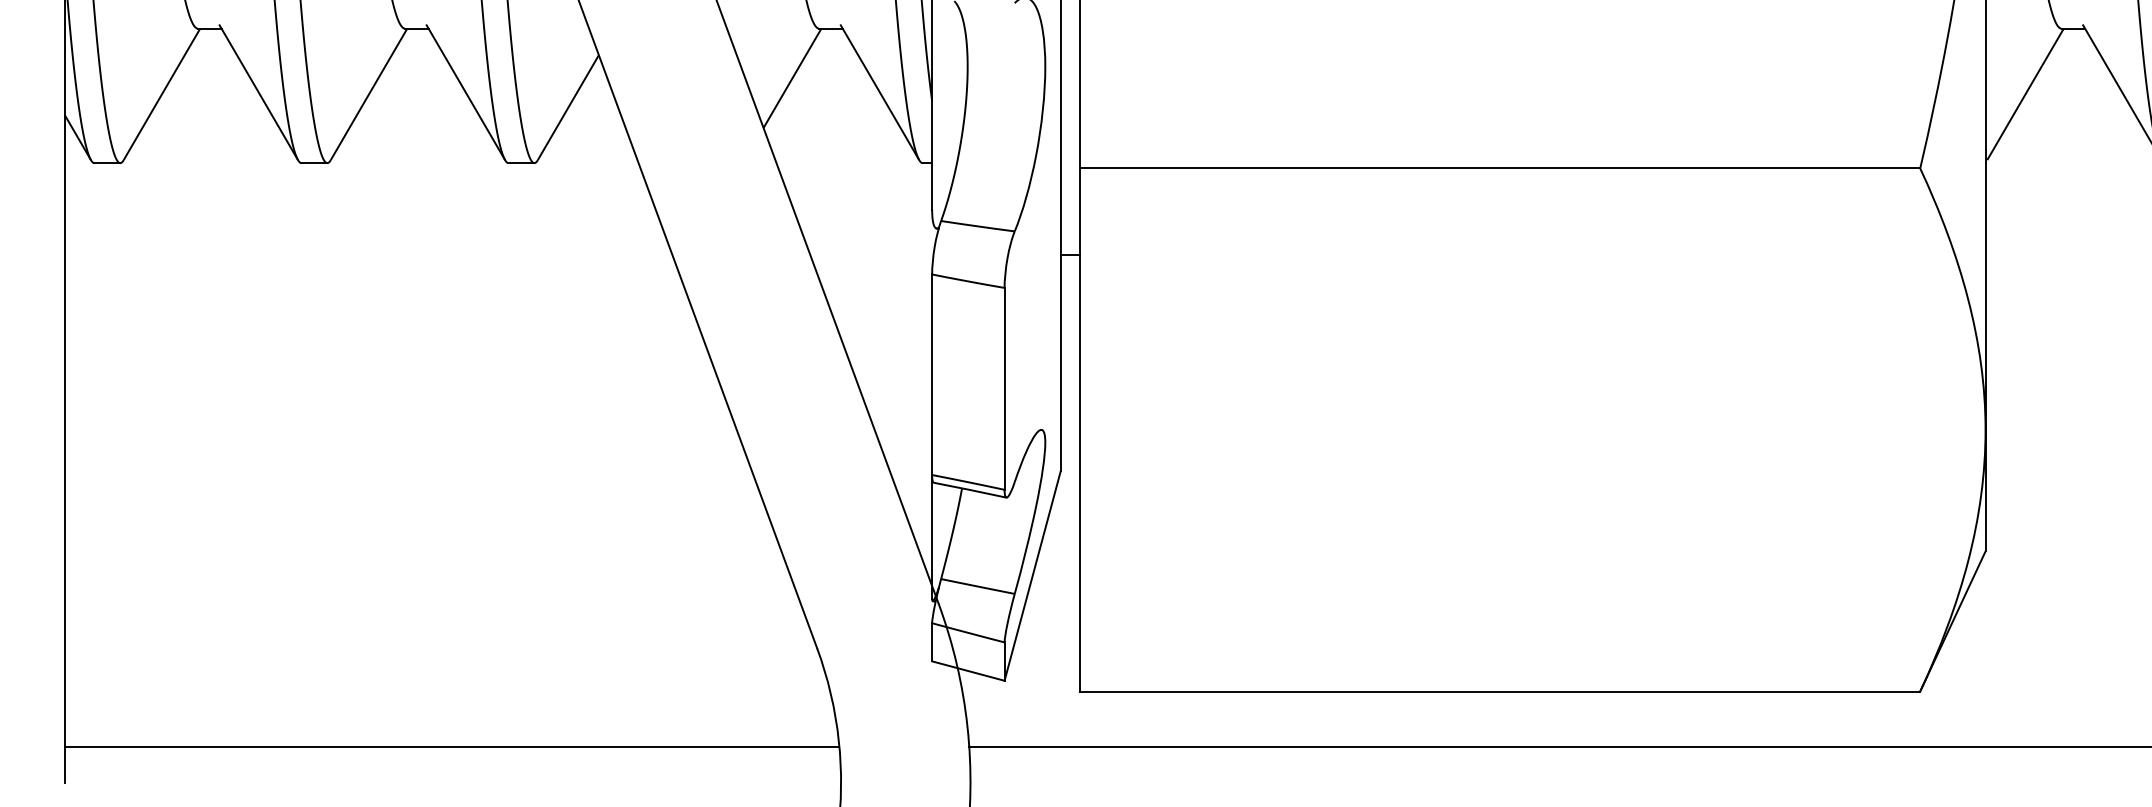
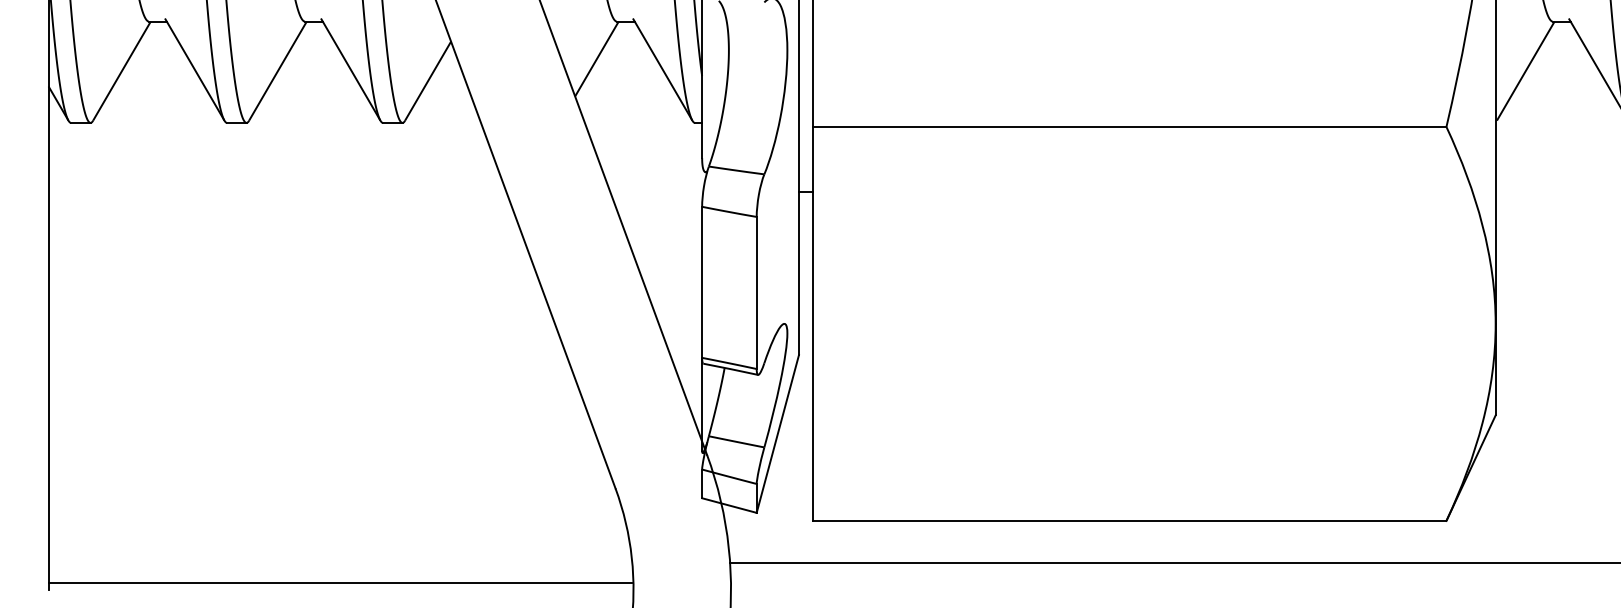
line: (452, 746) -> (340, 582), moved

